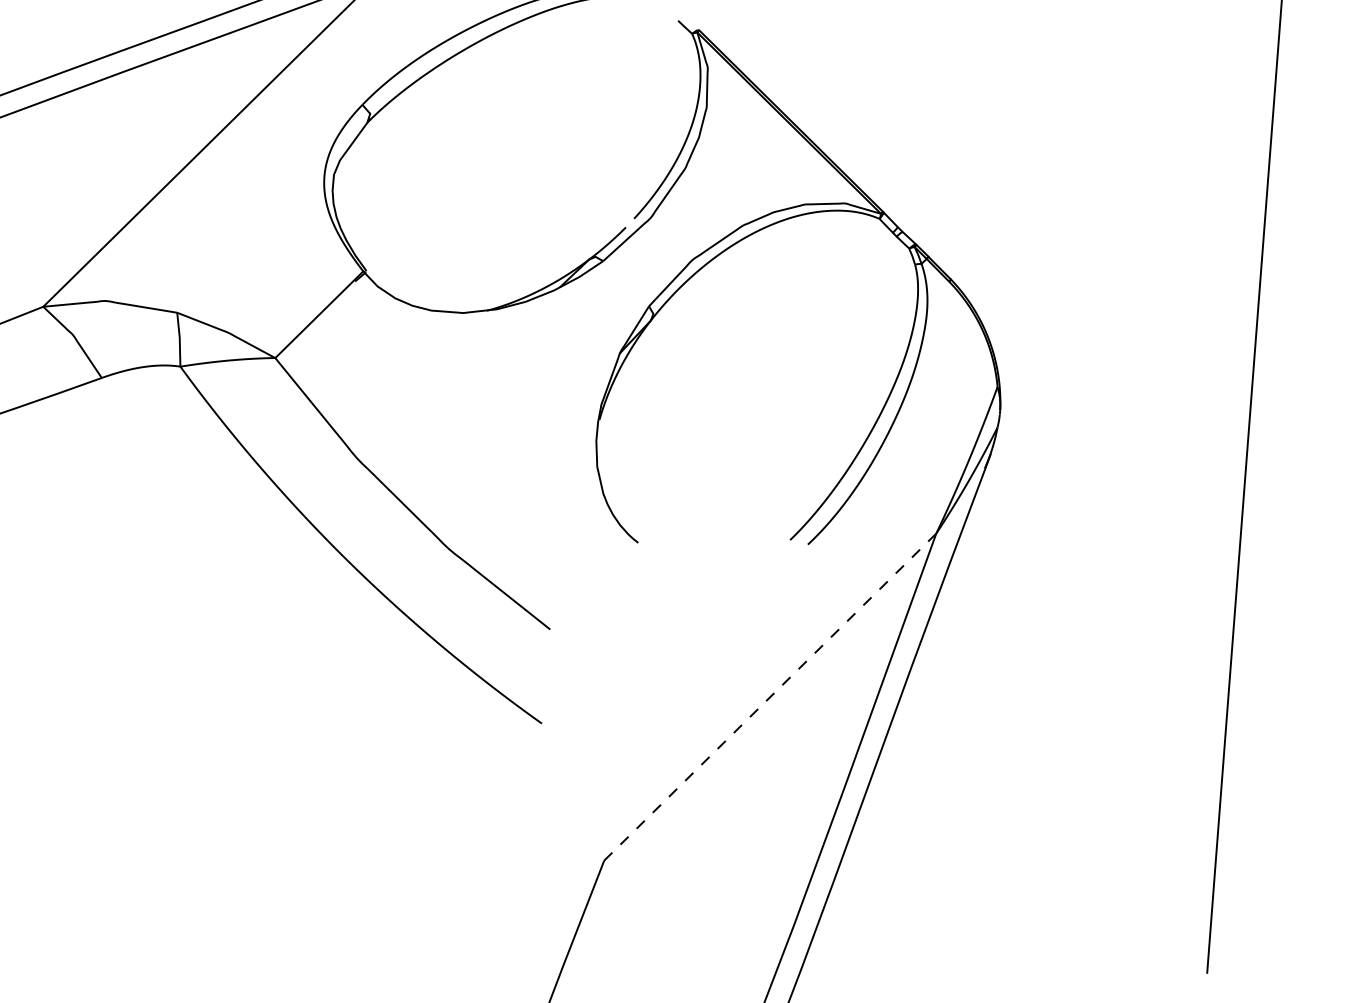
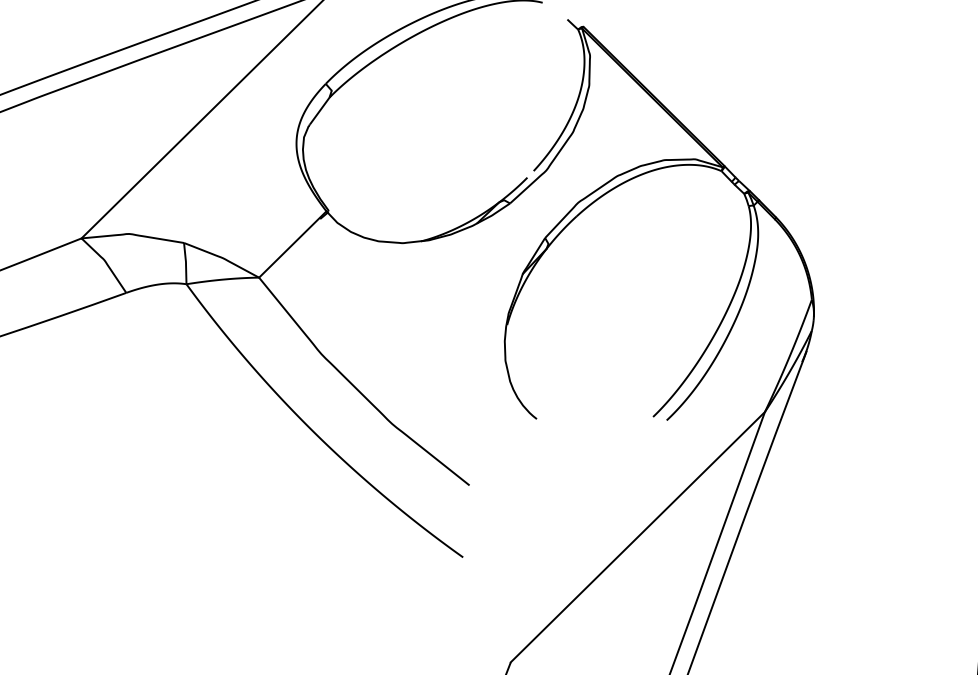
line: (770, 697) -> (638, 537), dashed -> solid

